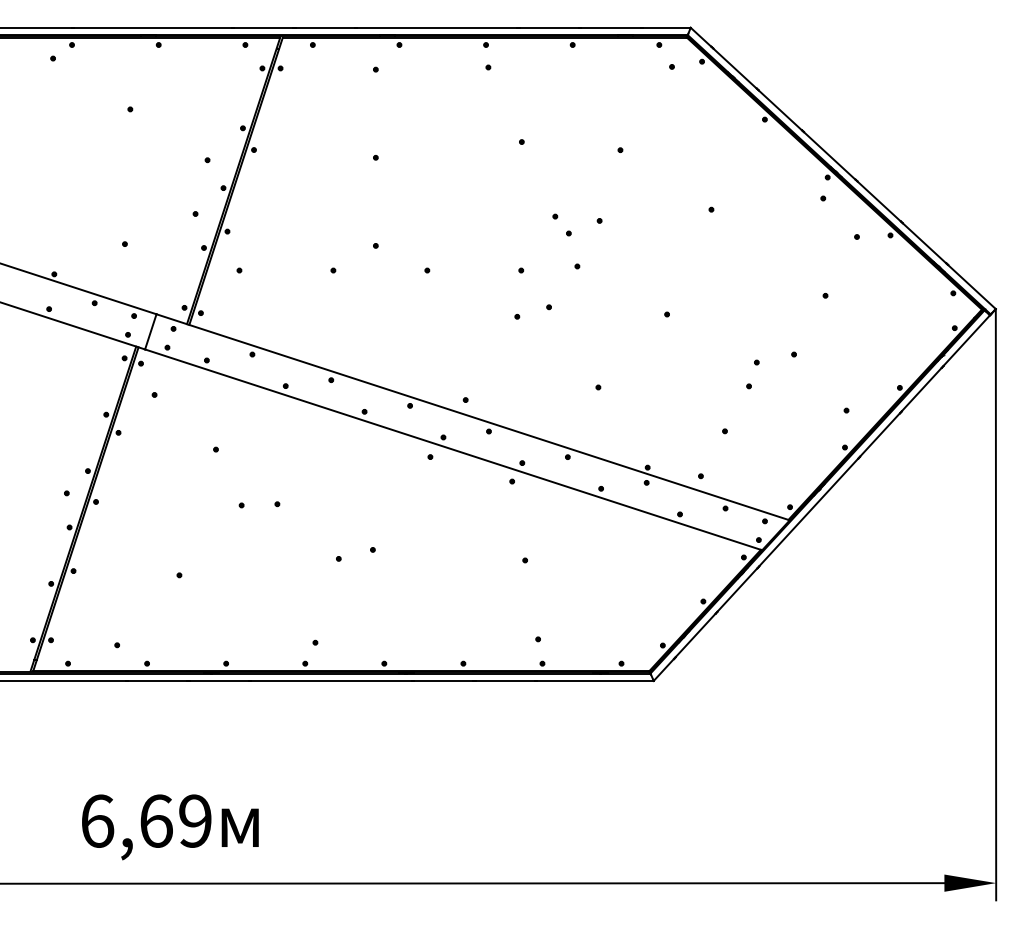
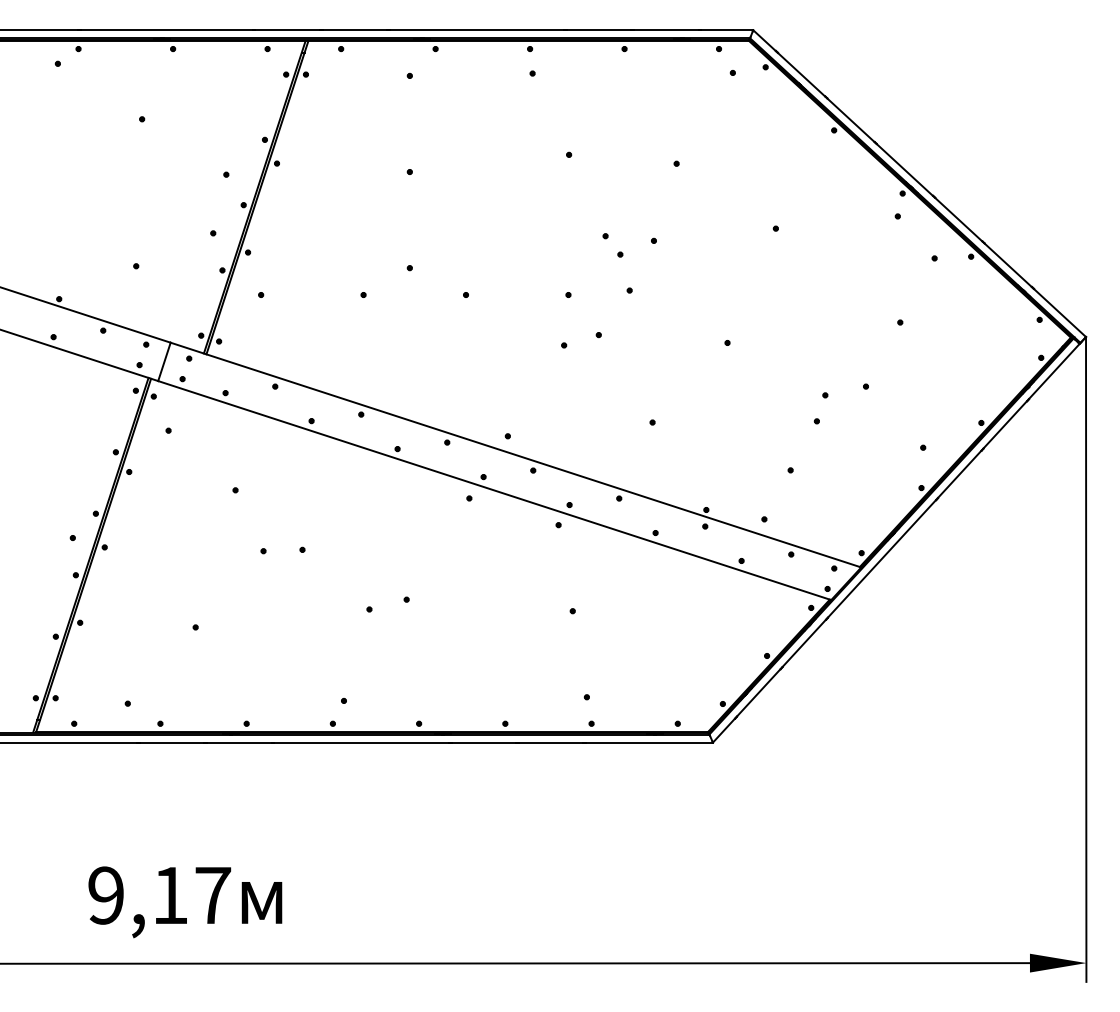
text: (146, 820) -> (159, 894), 6,69 -> 9,17

